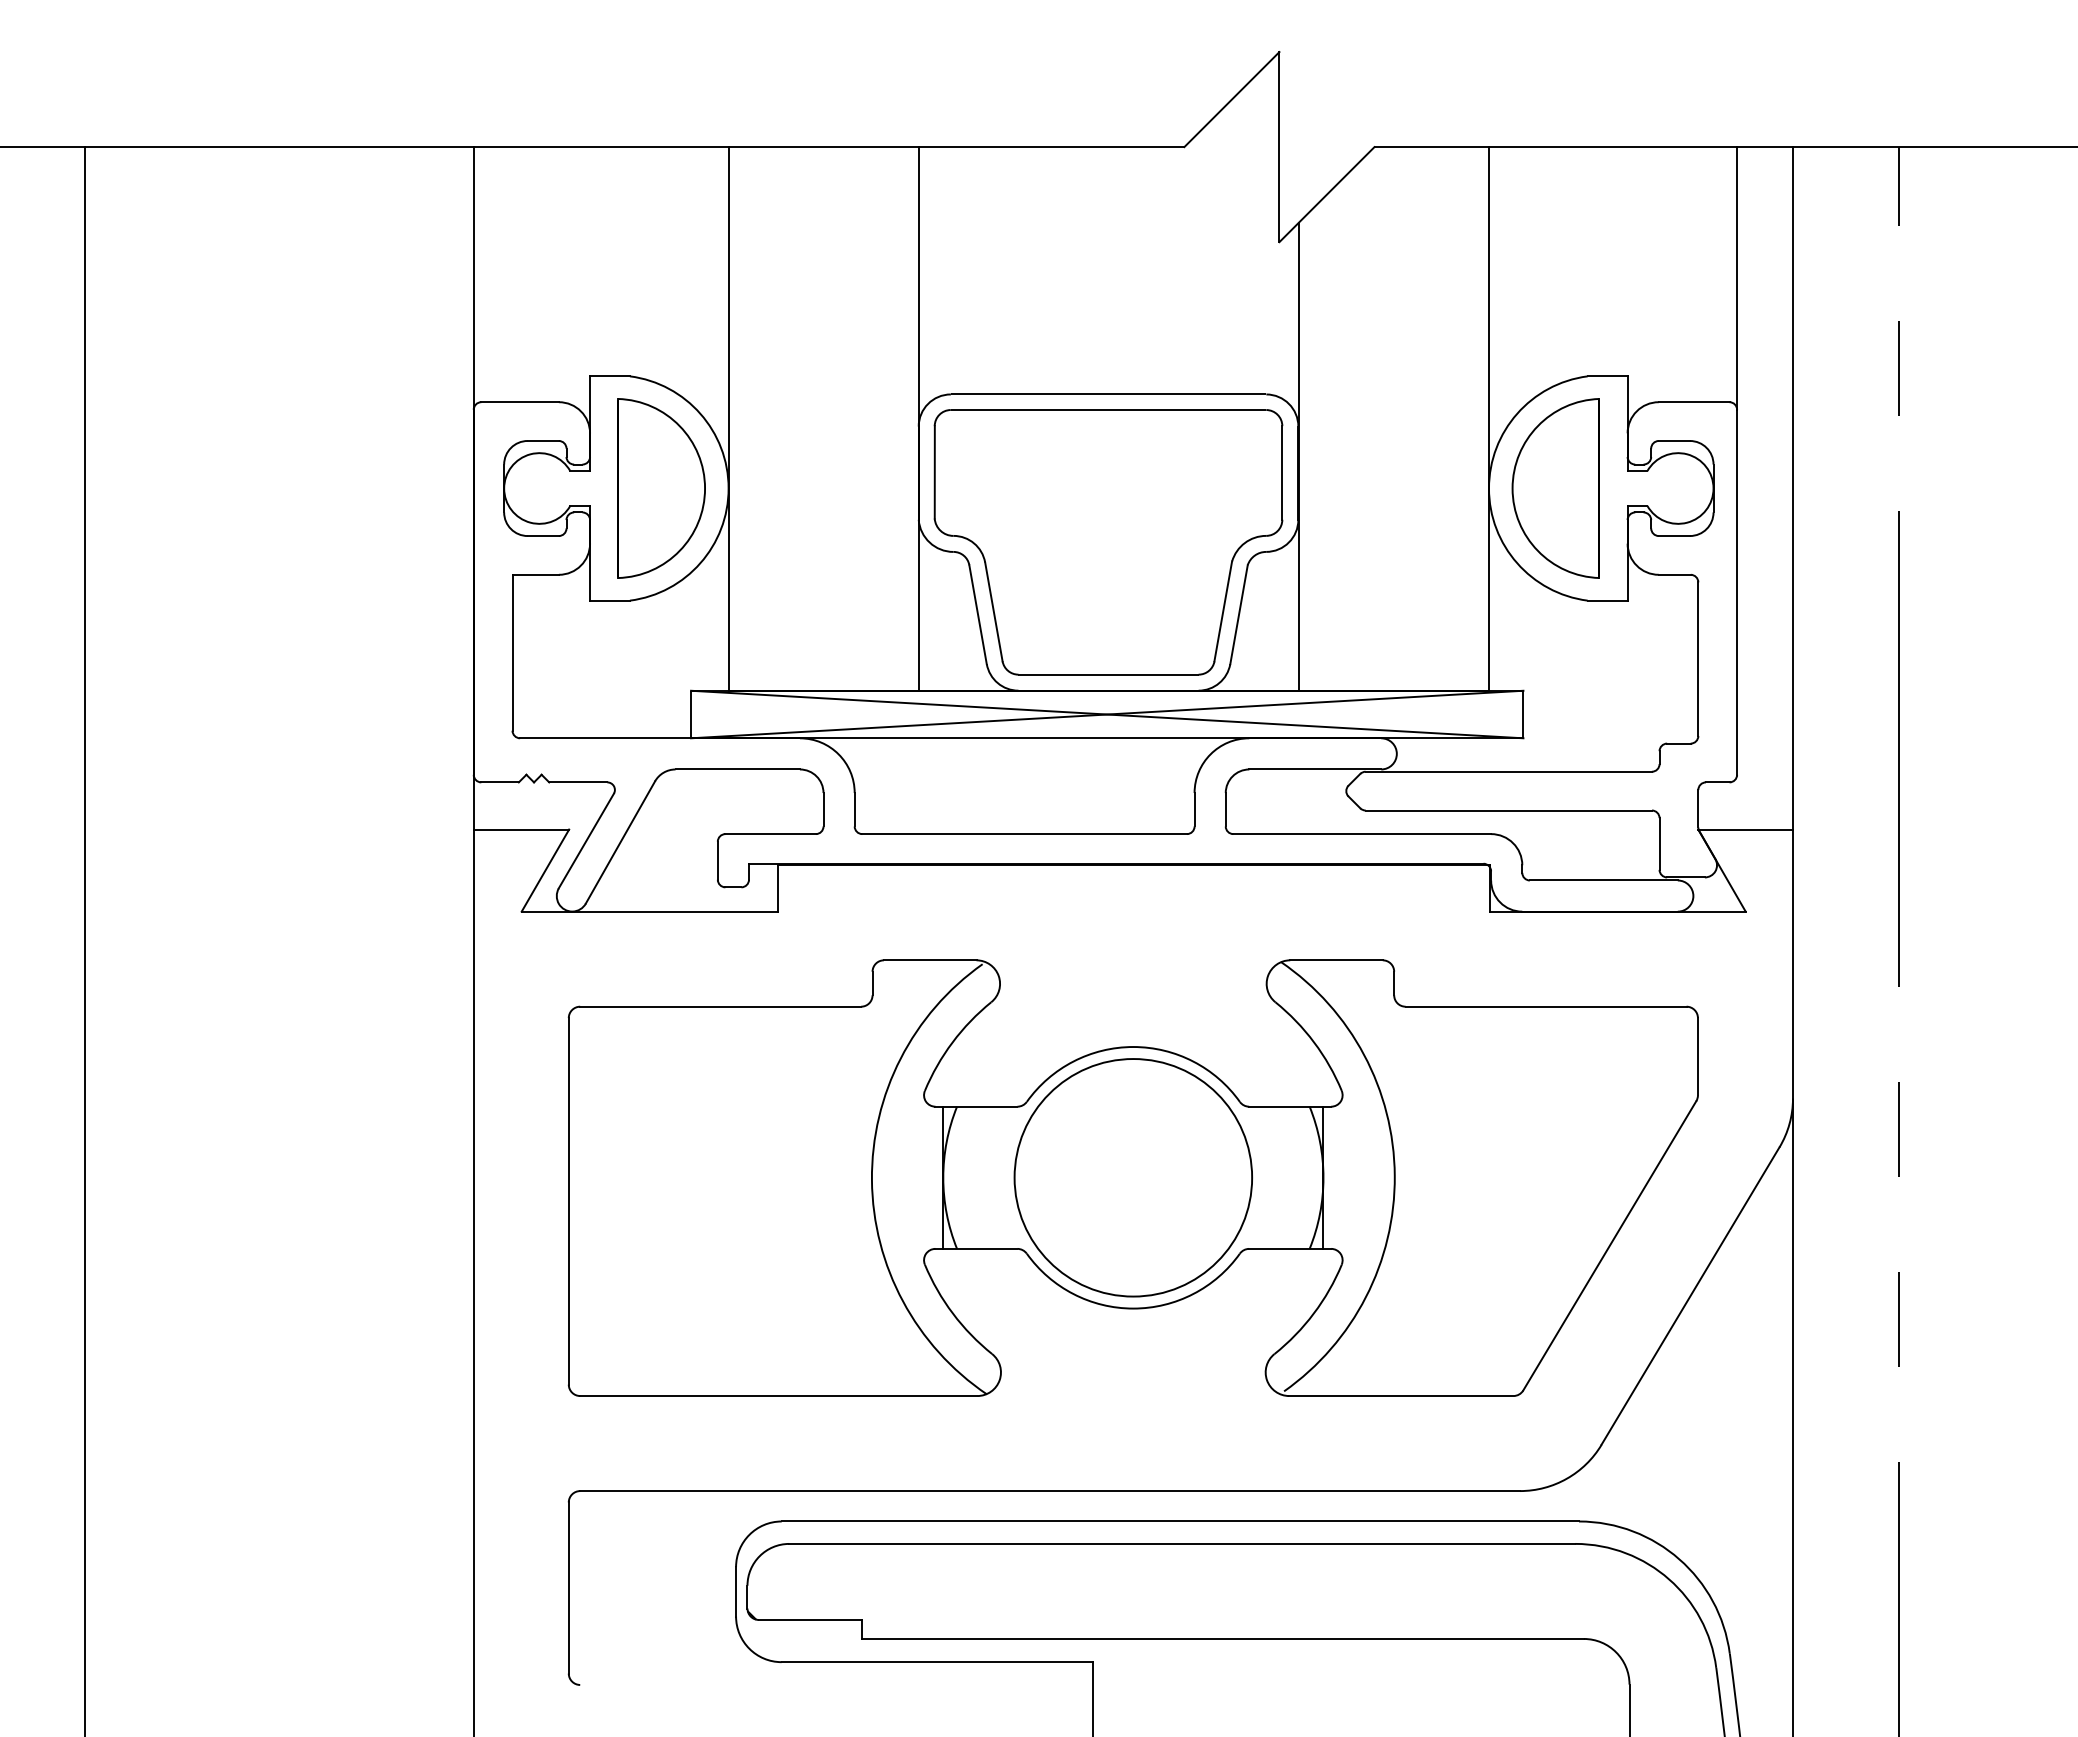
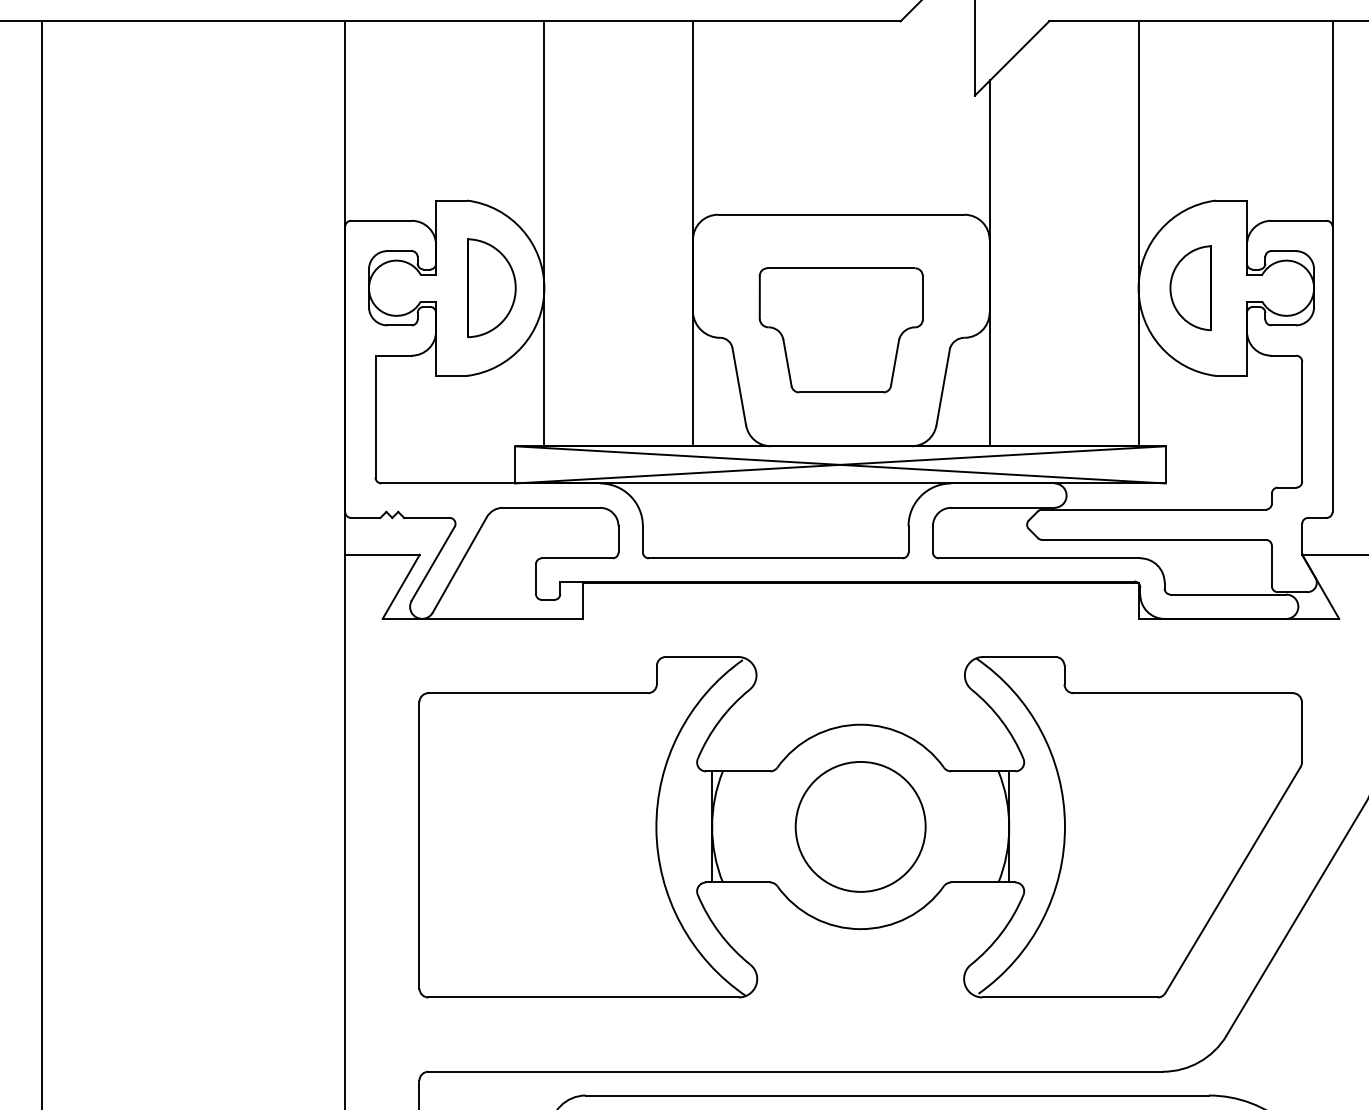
part: (661, 488) -> (491, 288), size x0.7
part: (1555, 488) -> (1190, 288), size x0.6
part: (1108, 542) -> (841, 330), size x0.6
circle: (1133, 1177) -> (860, 826), size x0.7

